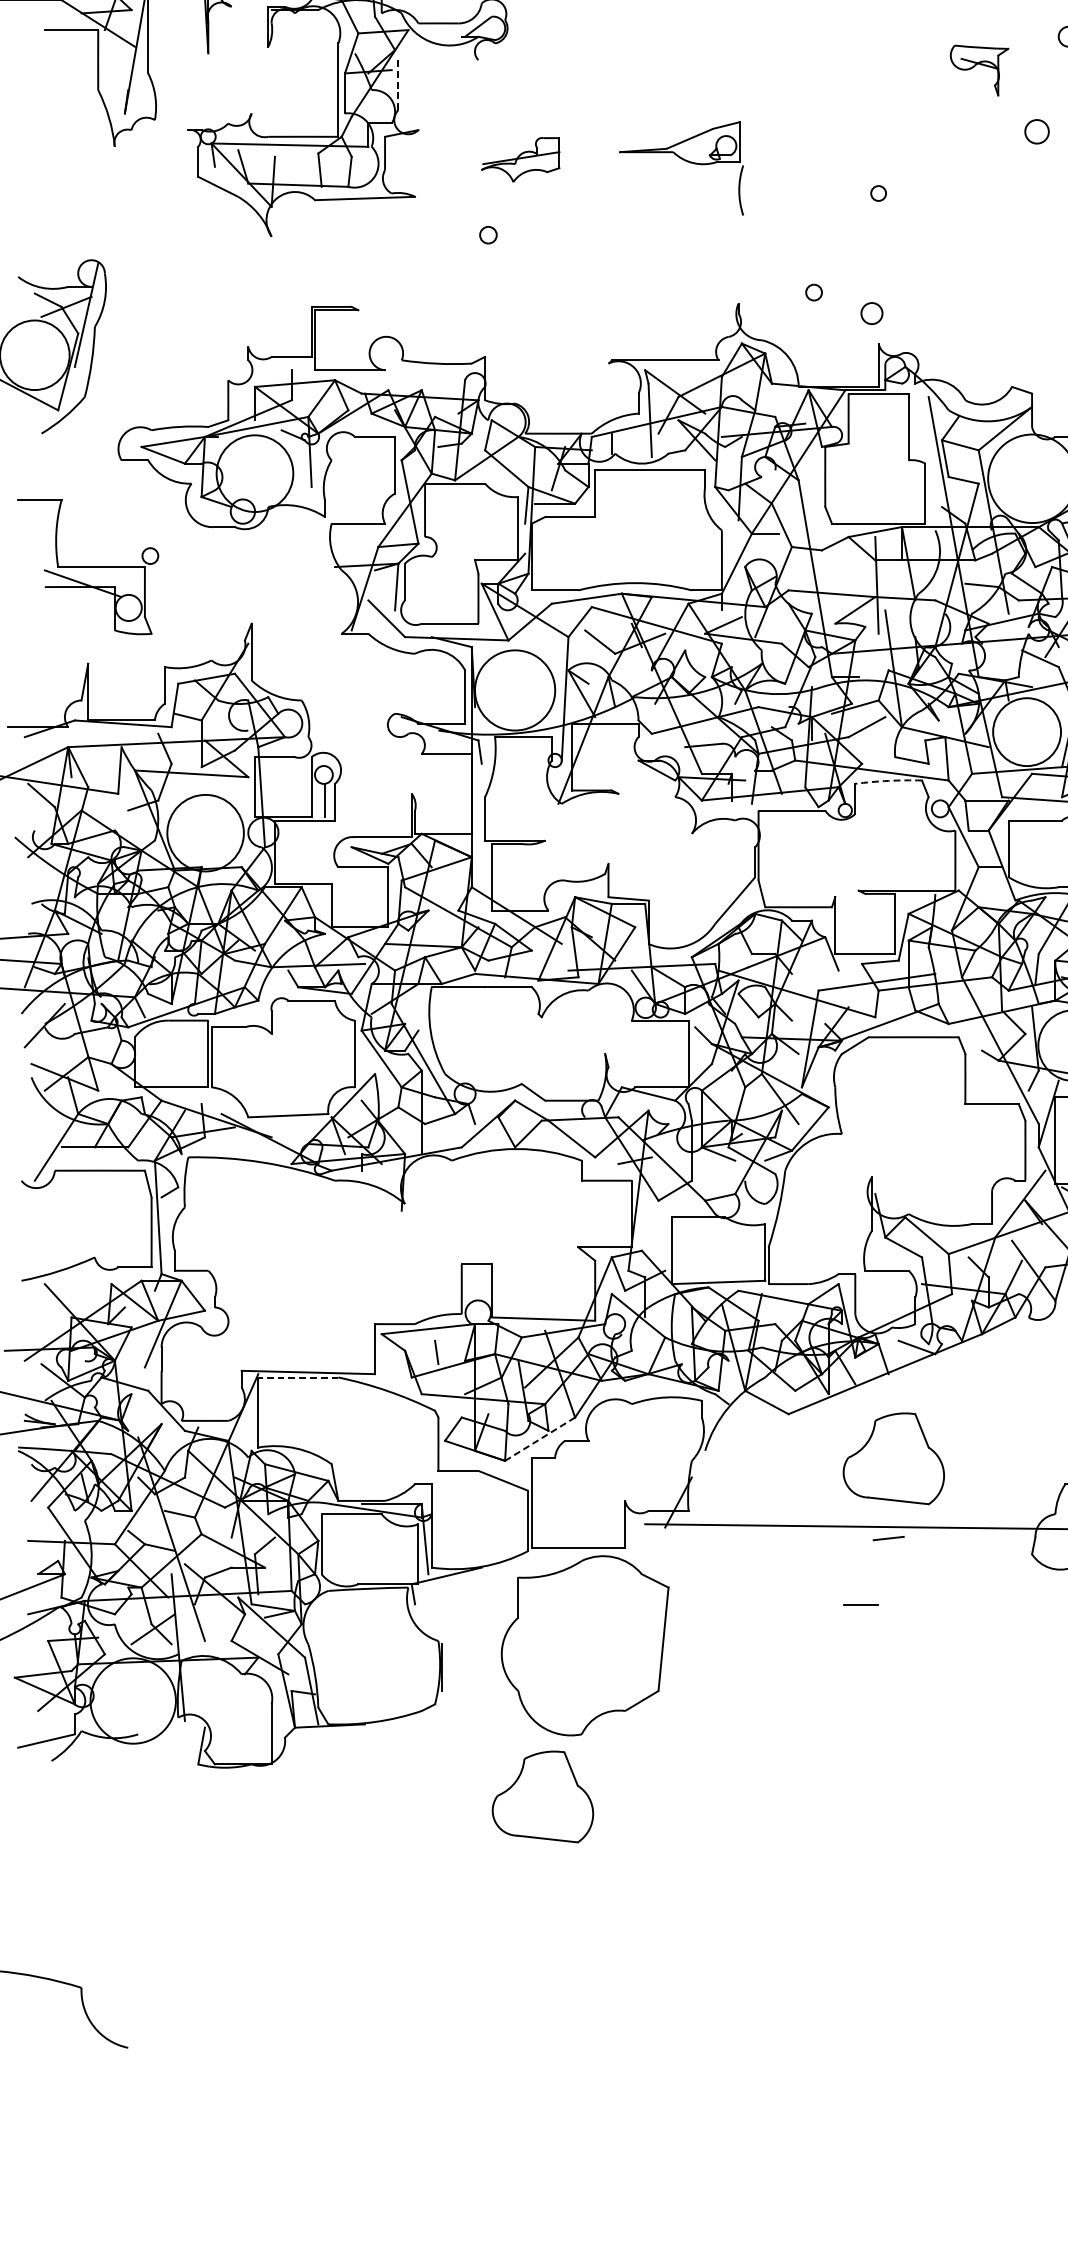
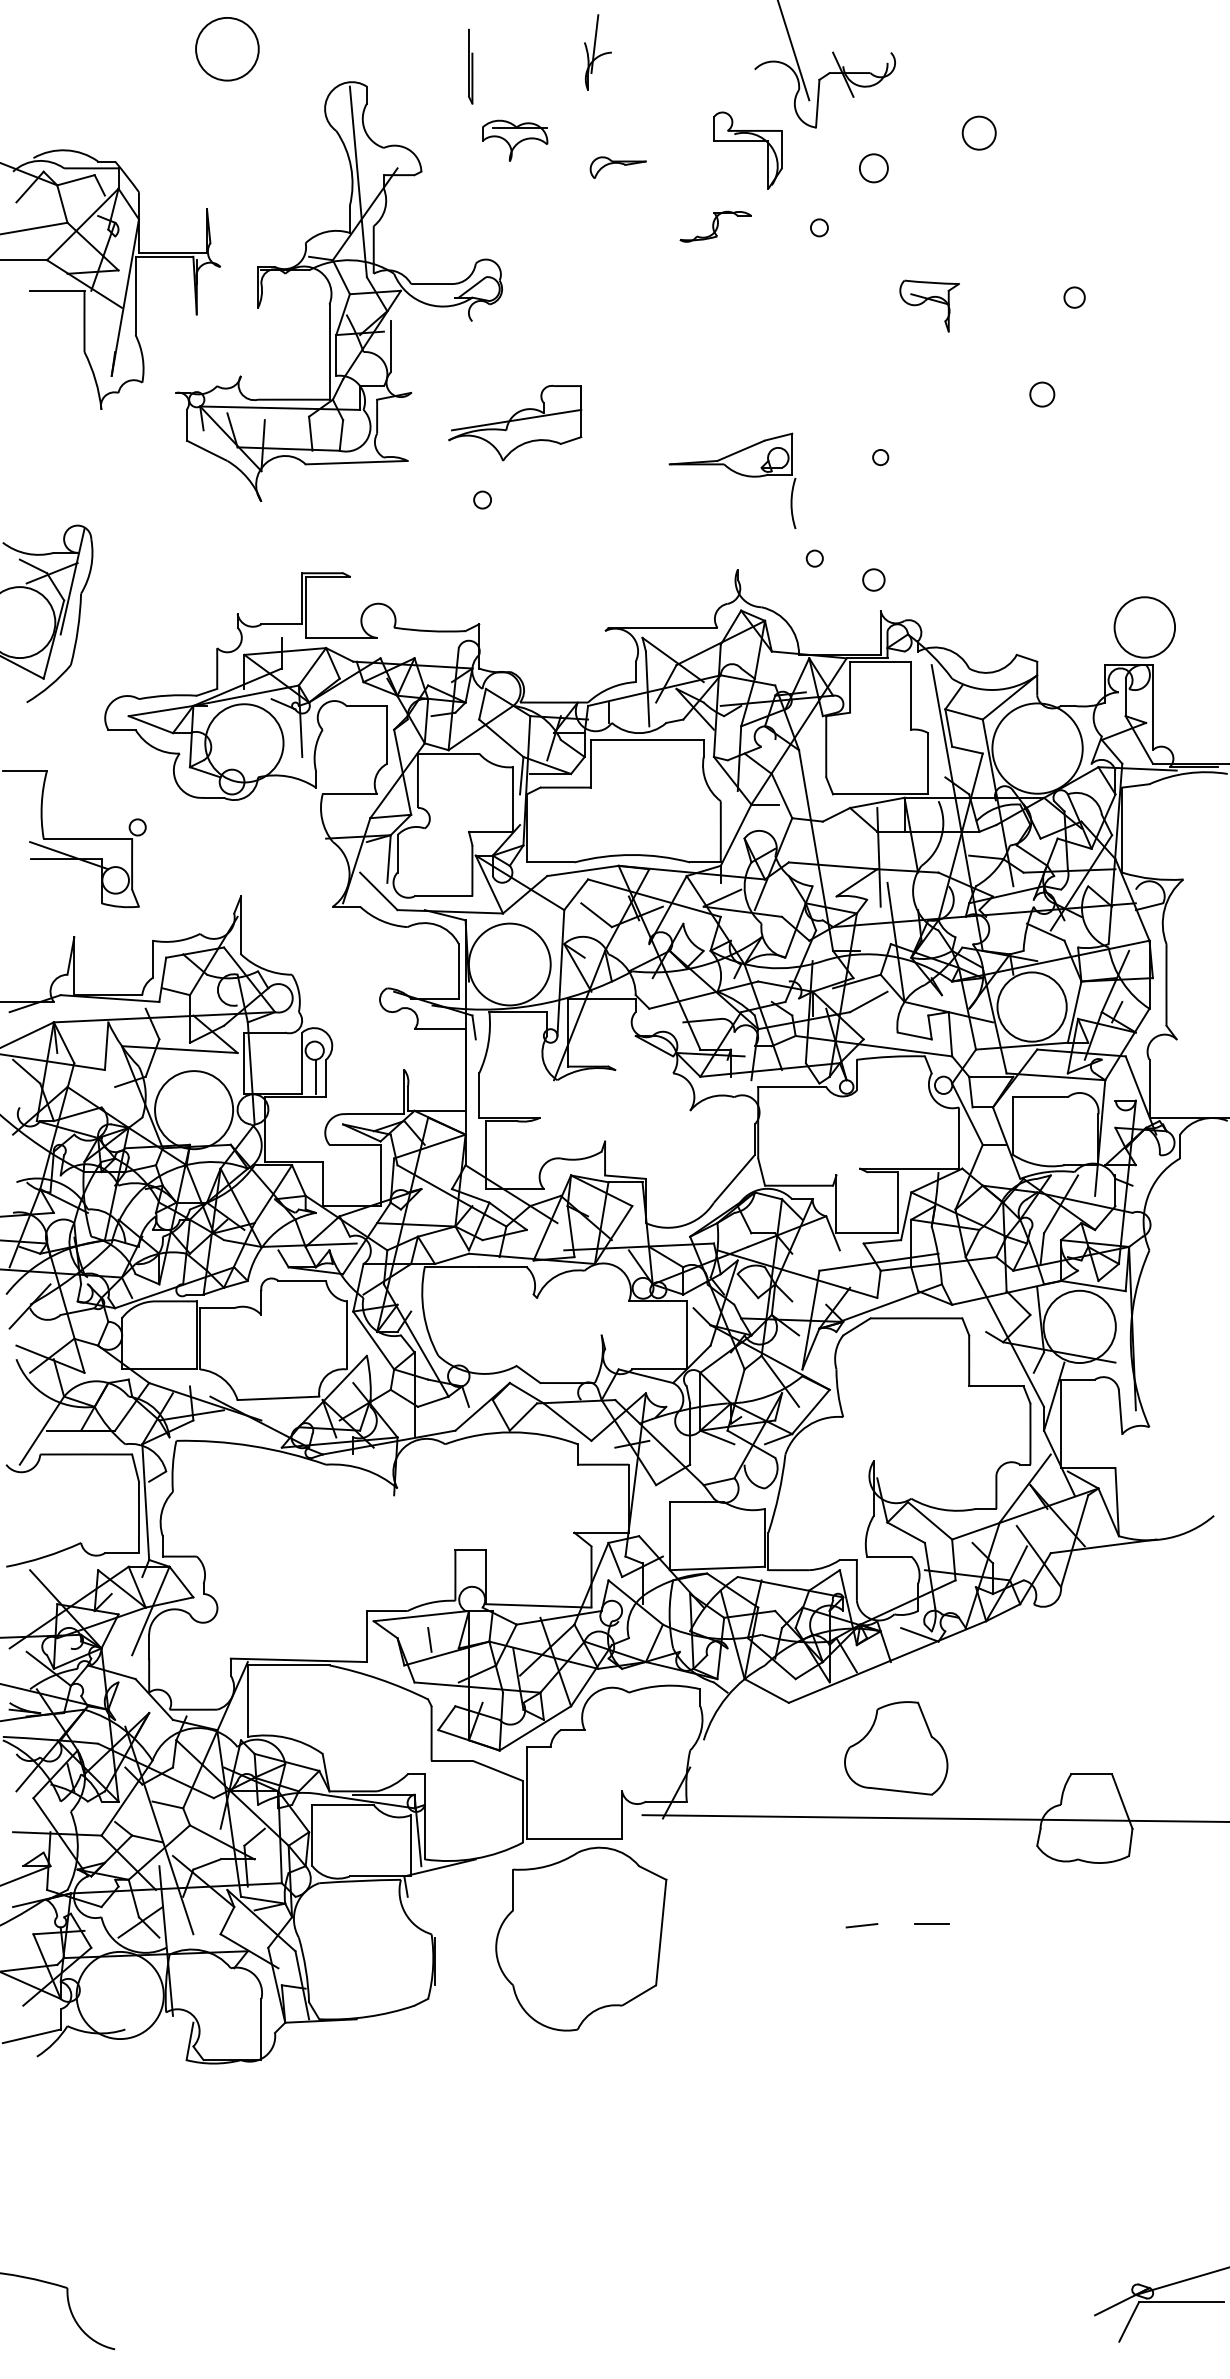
part: (979, 69) -> (929, 305), moved
line: (398, 84) -> (390, 346), dashed -> solid
part: (520, 160) -> (515, 423), size x1.67
part: (684, 161) -> (735, 473), moved
arc: (888, 780) -> (890, 1056), dashed -> solid
line: (298, 1377) -> (288, 1665), dashed -> solid
line: (539, 1439) -> (534, 1728), dashed -> solid
line: (888, 1538) -> (861, 1925), moved
line: (860, 1603) -> (931, 1923), moved
part: (543, 1797) -> (538, 2093), removed

